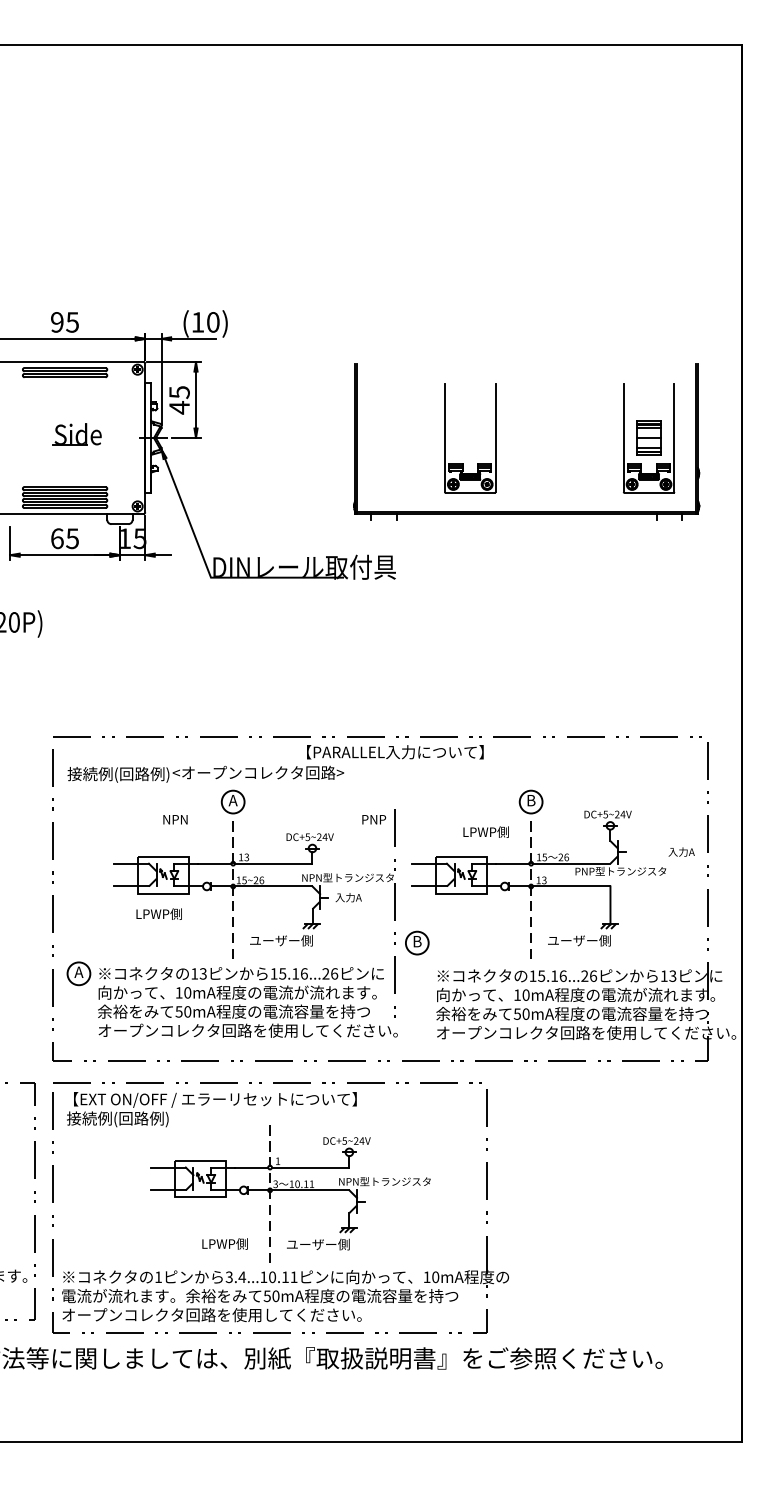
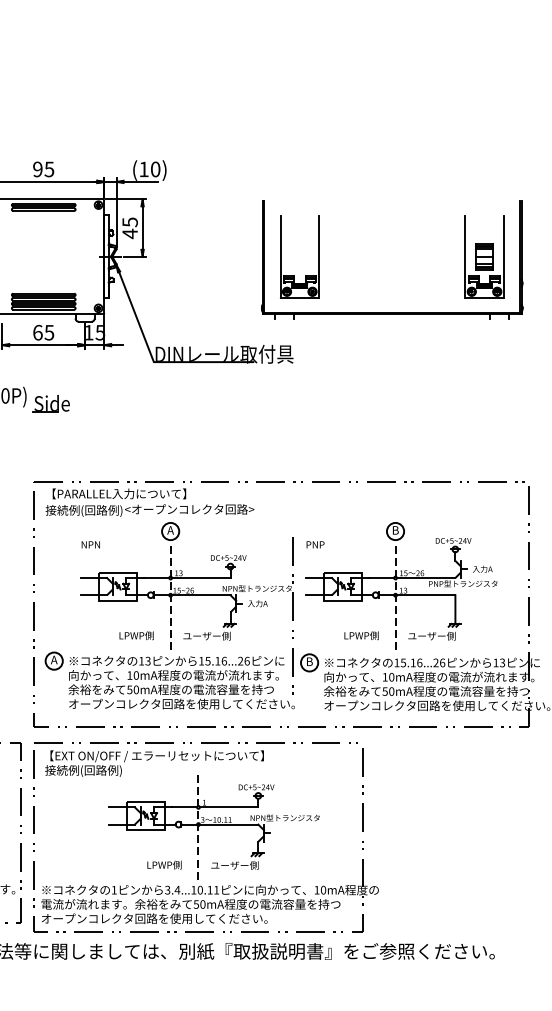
part: (76, 434) -> (50, 403), moved
part: (445, 438) -> (281, 257), moved
text: (395, 752) -> (119, 494), moved
text: (175, 819) -> (90, 544), moved
text: (374, 819) -> (315, 544), moved
text: (485, 831) -> (361, 635), moved
text: (681, 851) -> (482, 568), moved
text: (158, 913) -> (136, 635), moved
part: (417, 942) -> (309, 662), moved

